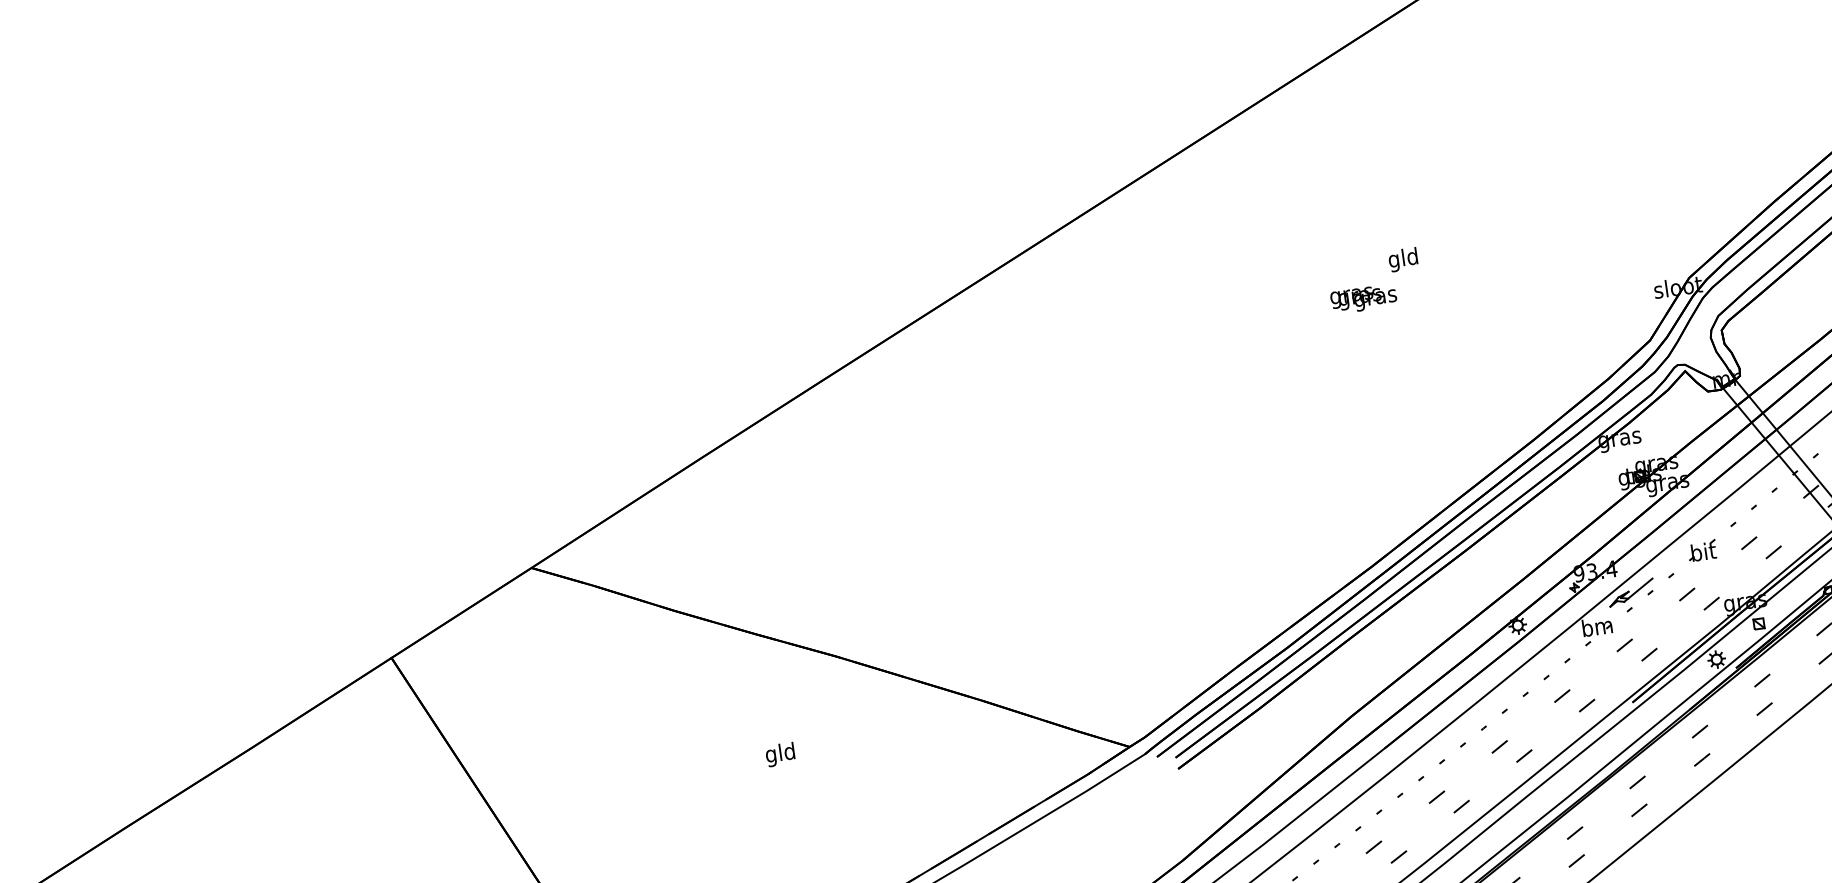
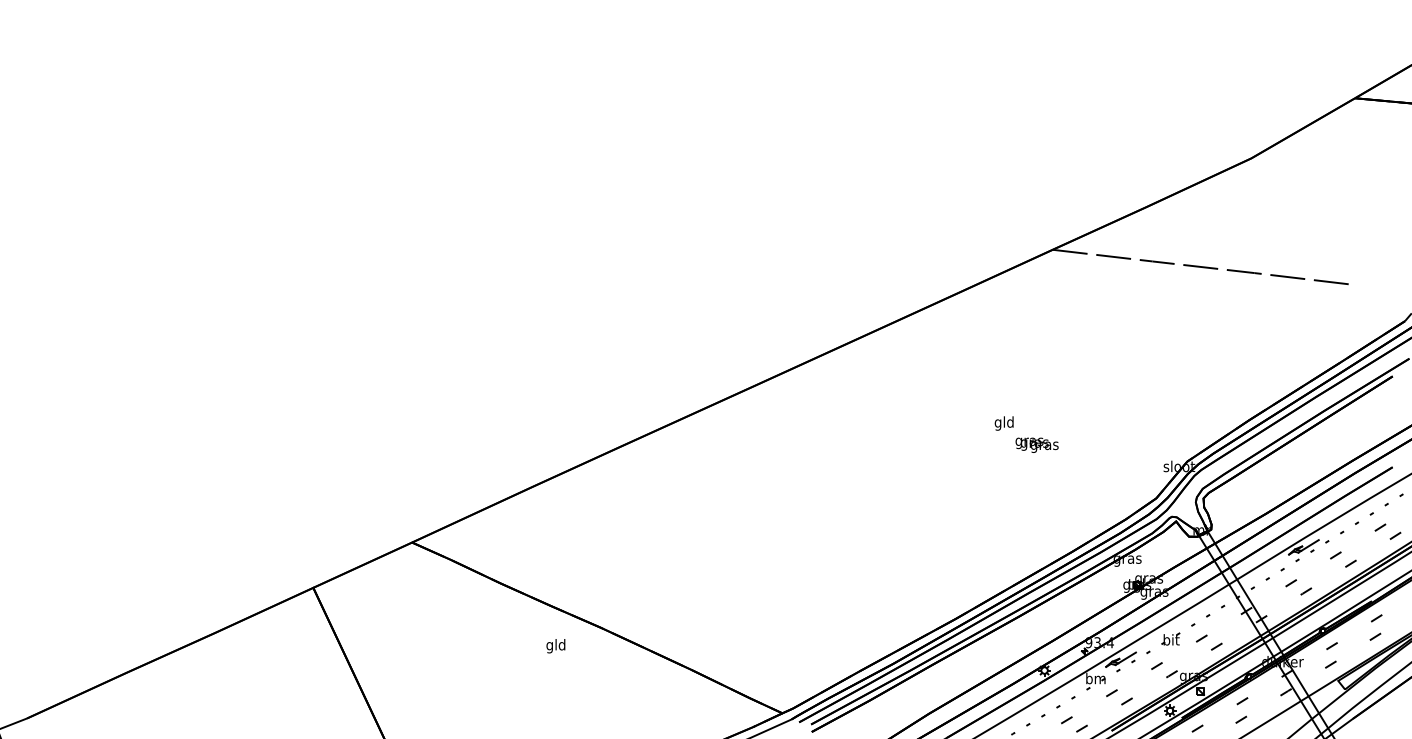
text: (1362, 298) -> (1036, 444), moved
text: (779, 755) -> (555, 646), moved

